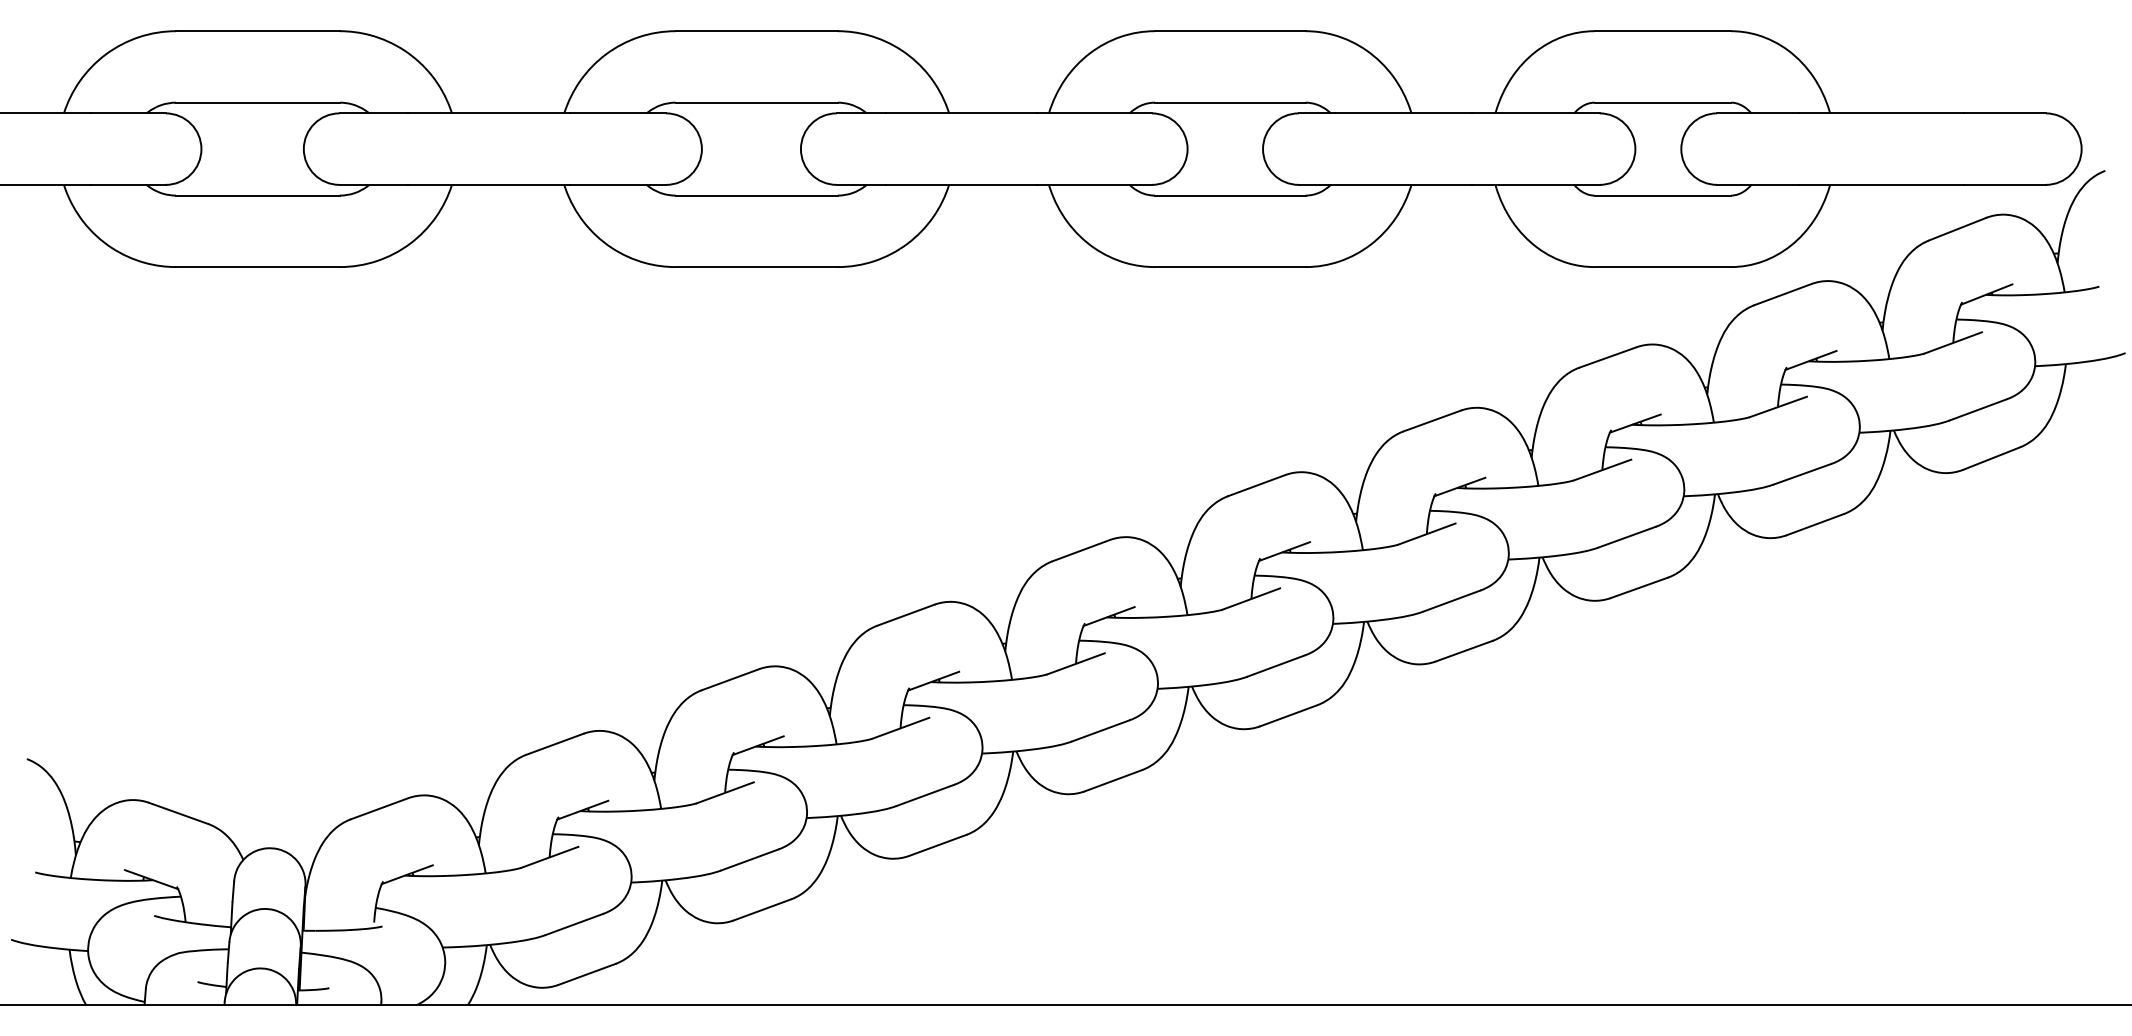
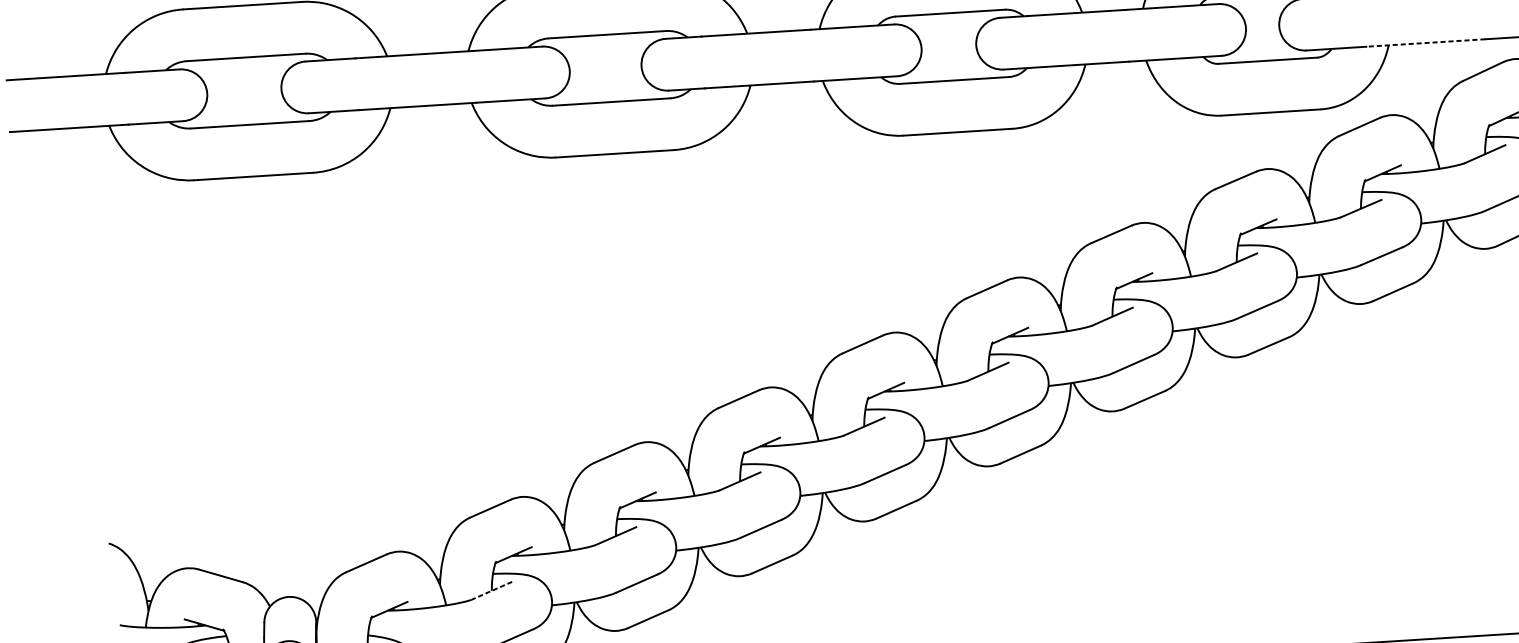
line: (1880, 184) -> (1425, 42), solid -> dashed
line: (549, 857) -> (491, 590), solid -> dashed

